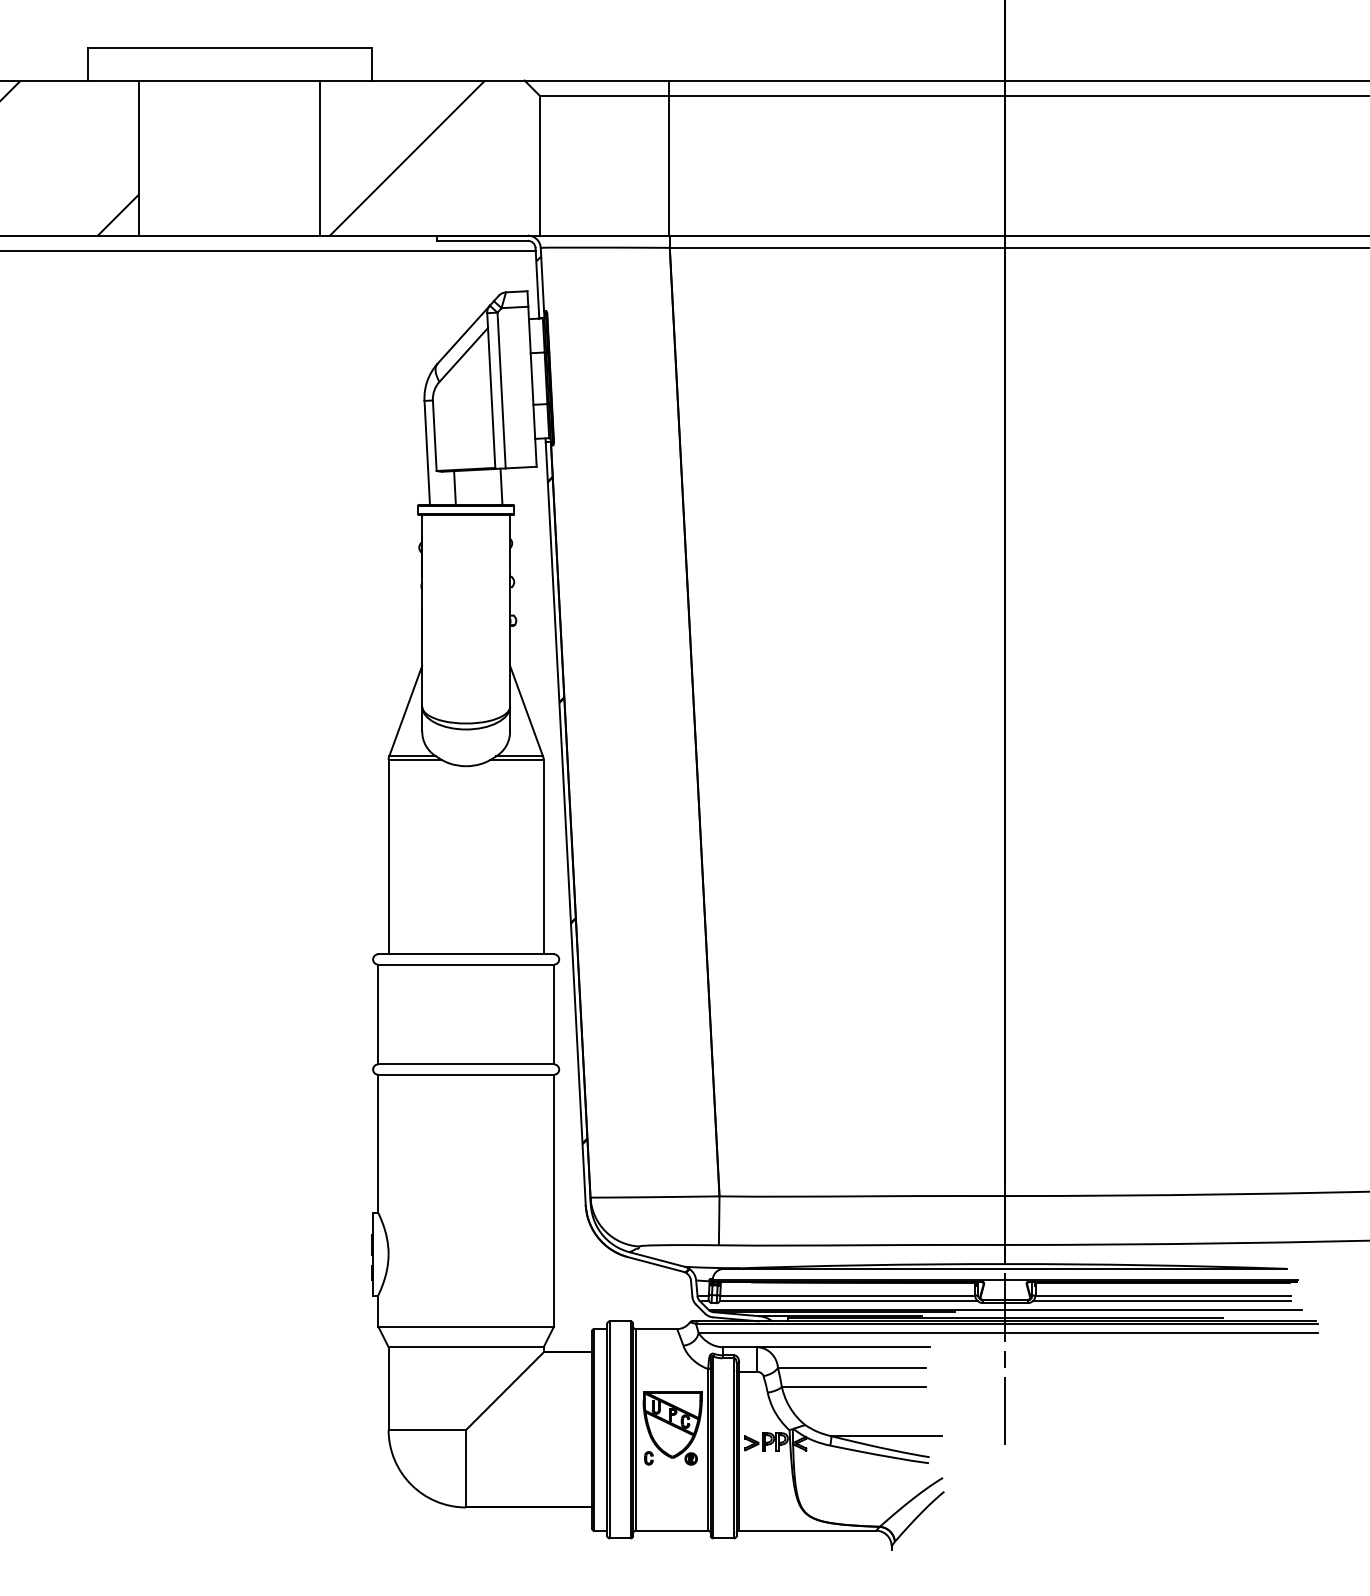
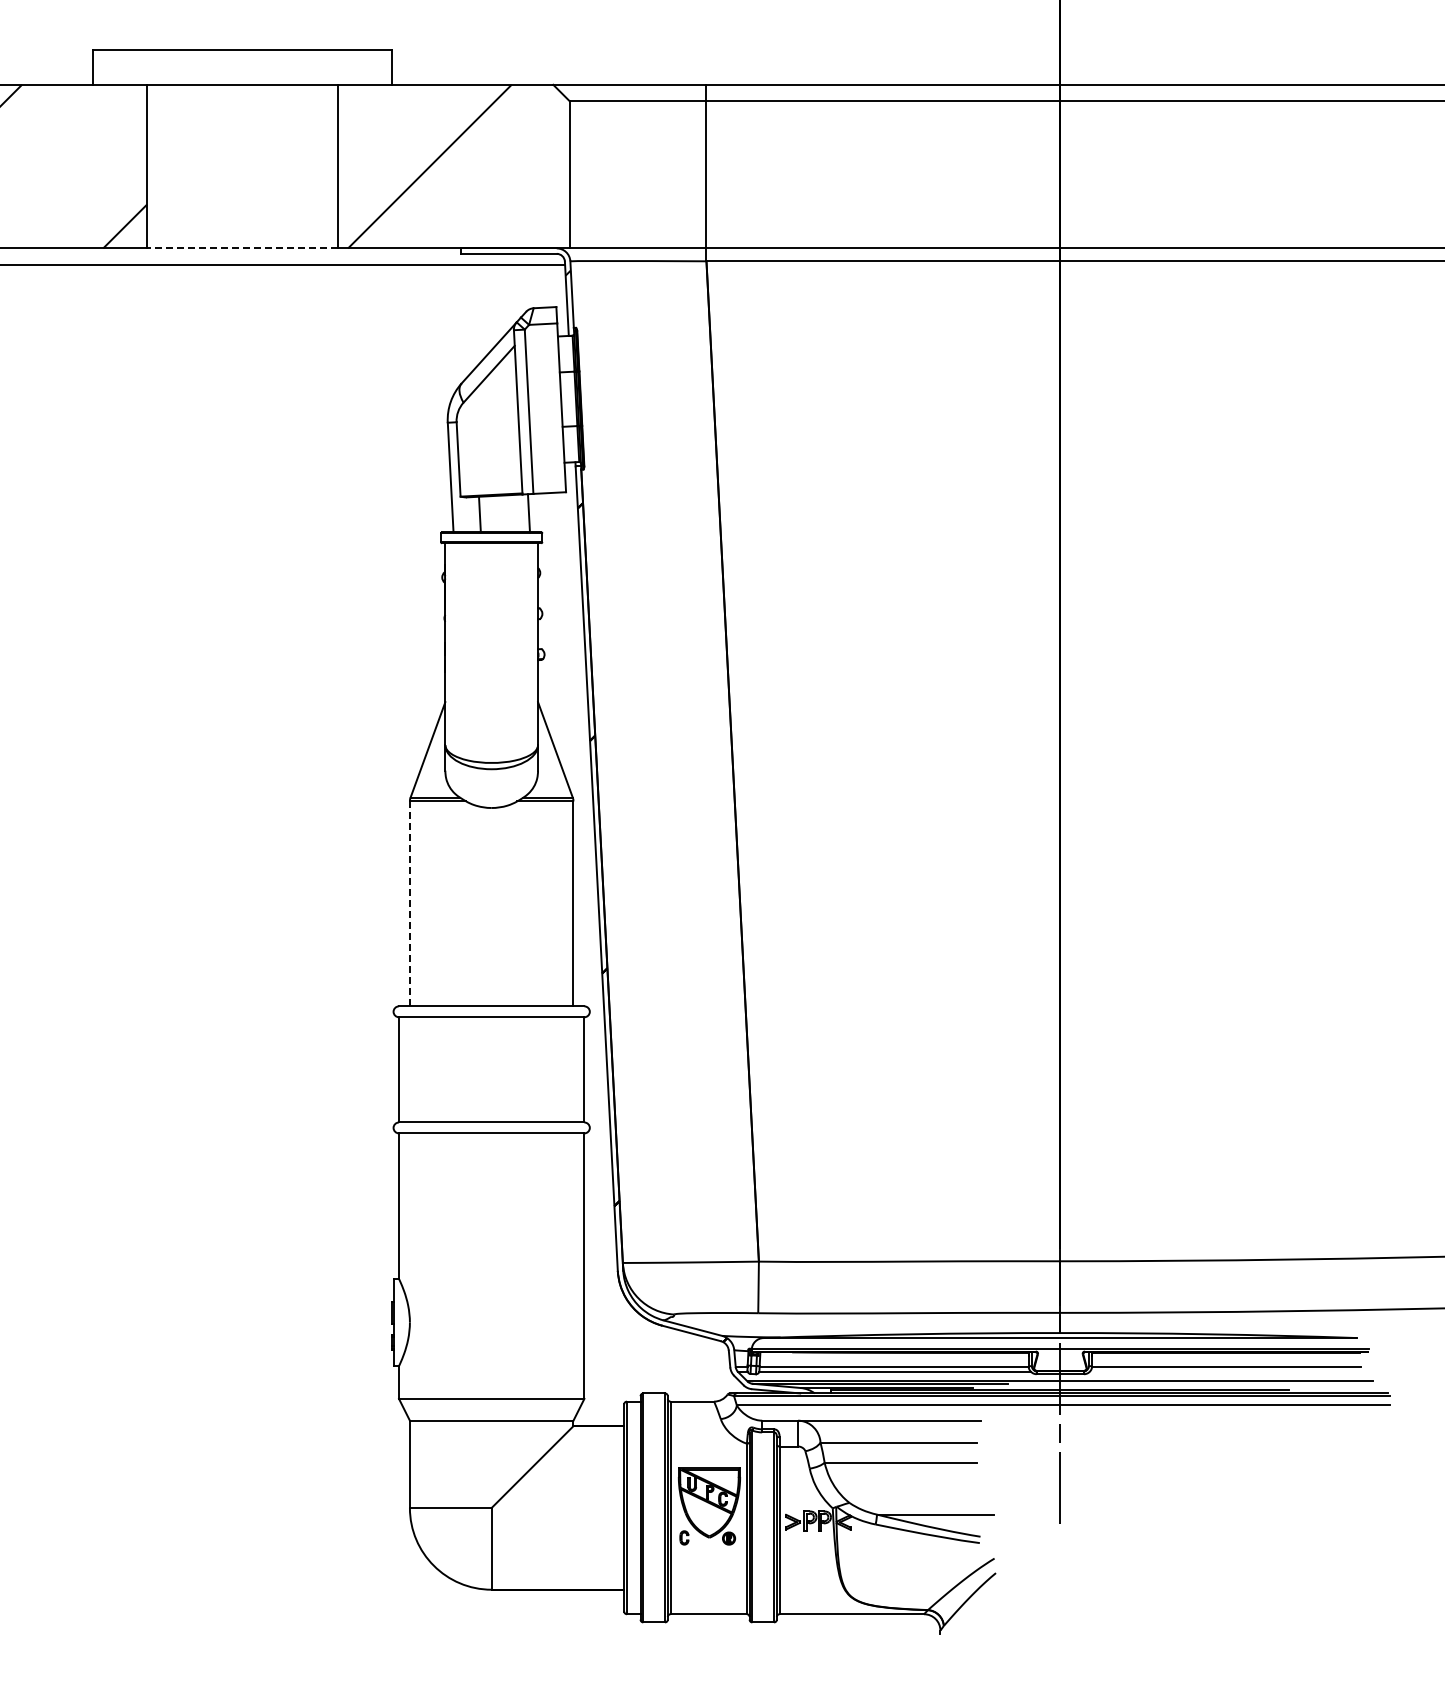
line: (229, 235) -> (242, 248), solid -> dashed
line: (388, 856) -> (409, 903), solid -> dashed
line: (1161, 1301) -> (1225, 1372), removed

